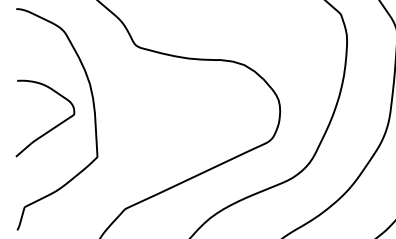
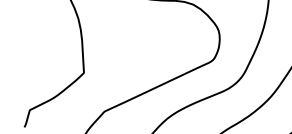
curve: (51, 128) -> (49, 51), removed

